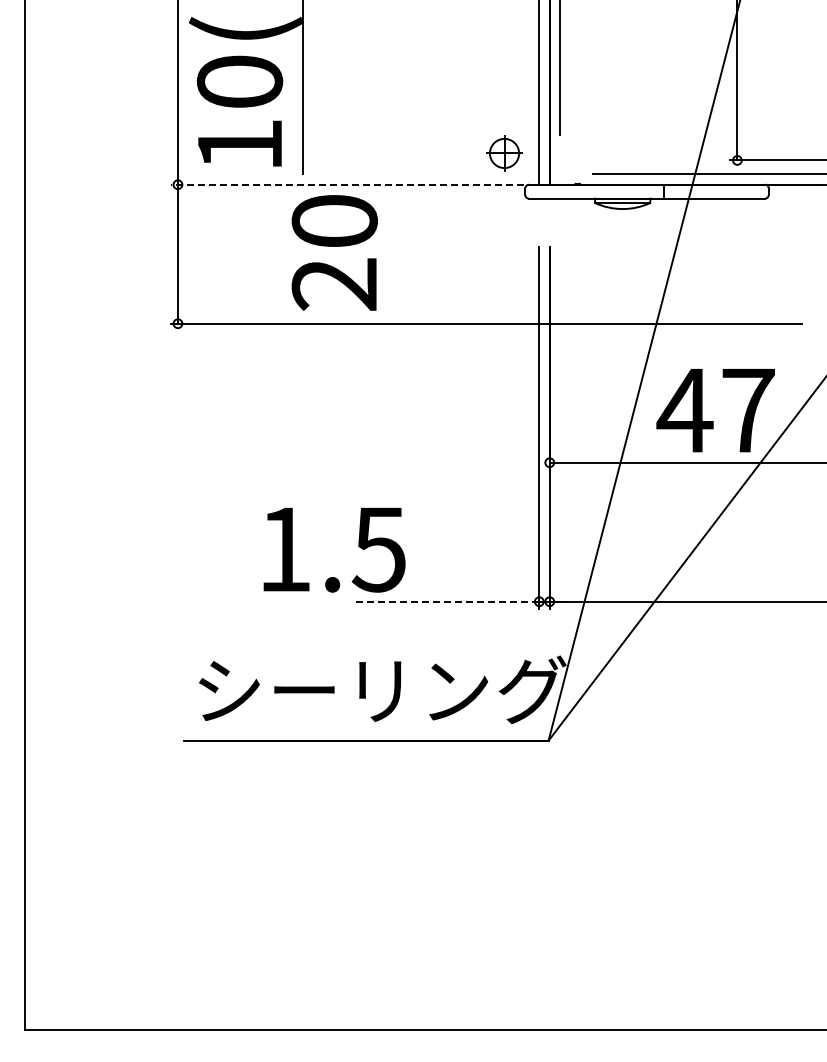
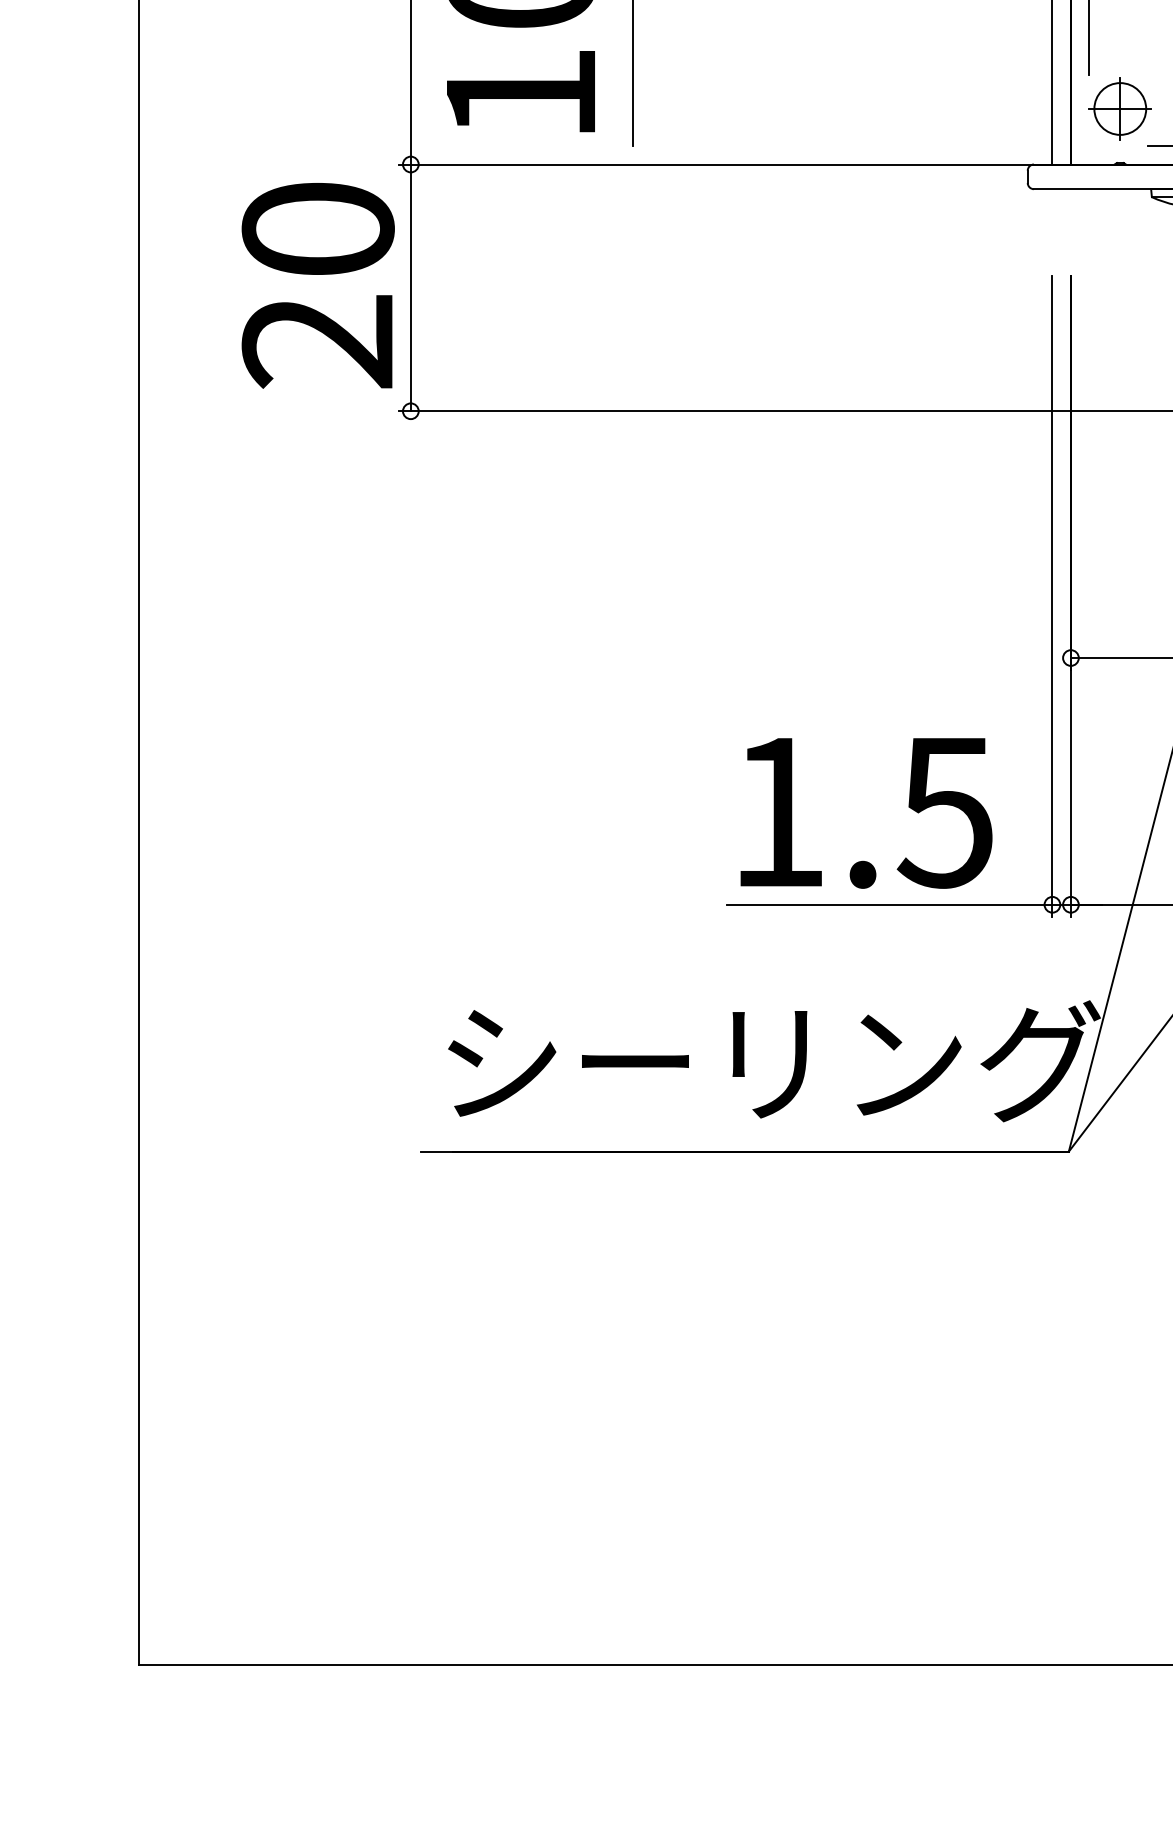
part: (504, 153) -> (1120, 109), moved
line: (358, 184) -> (731, 164), dashed -> solid
text: (334, 252) -> (317, 284), moved
text: (334, 550) -> (866, 813), moved
line: (447, 601) -> (889, 904), dashed -> solid

